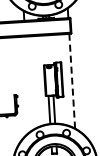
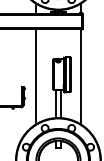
line: (72, 80) -> (80, 76), dashed -> solid
line: (28, 83) -> (36, 76), added

